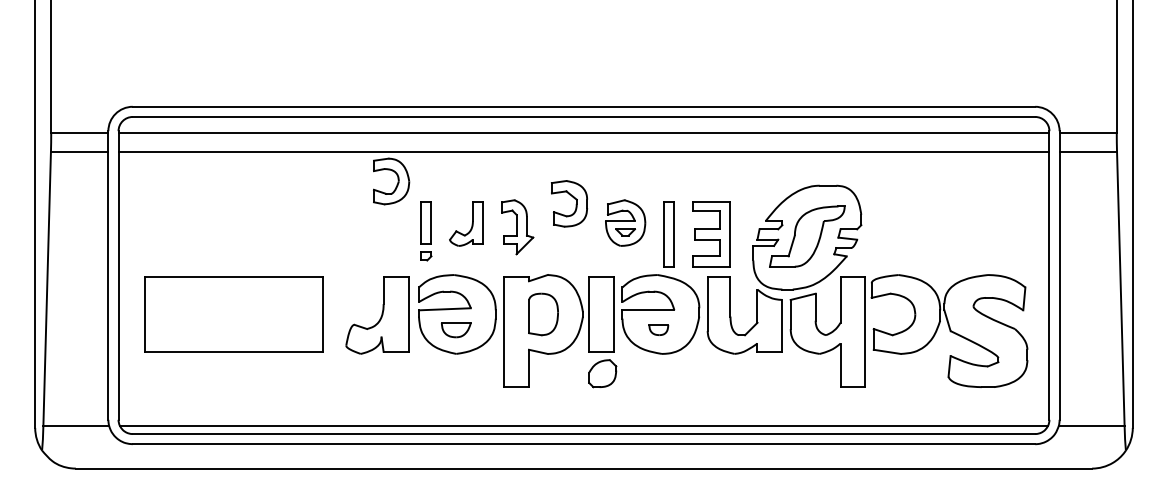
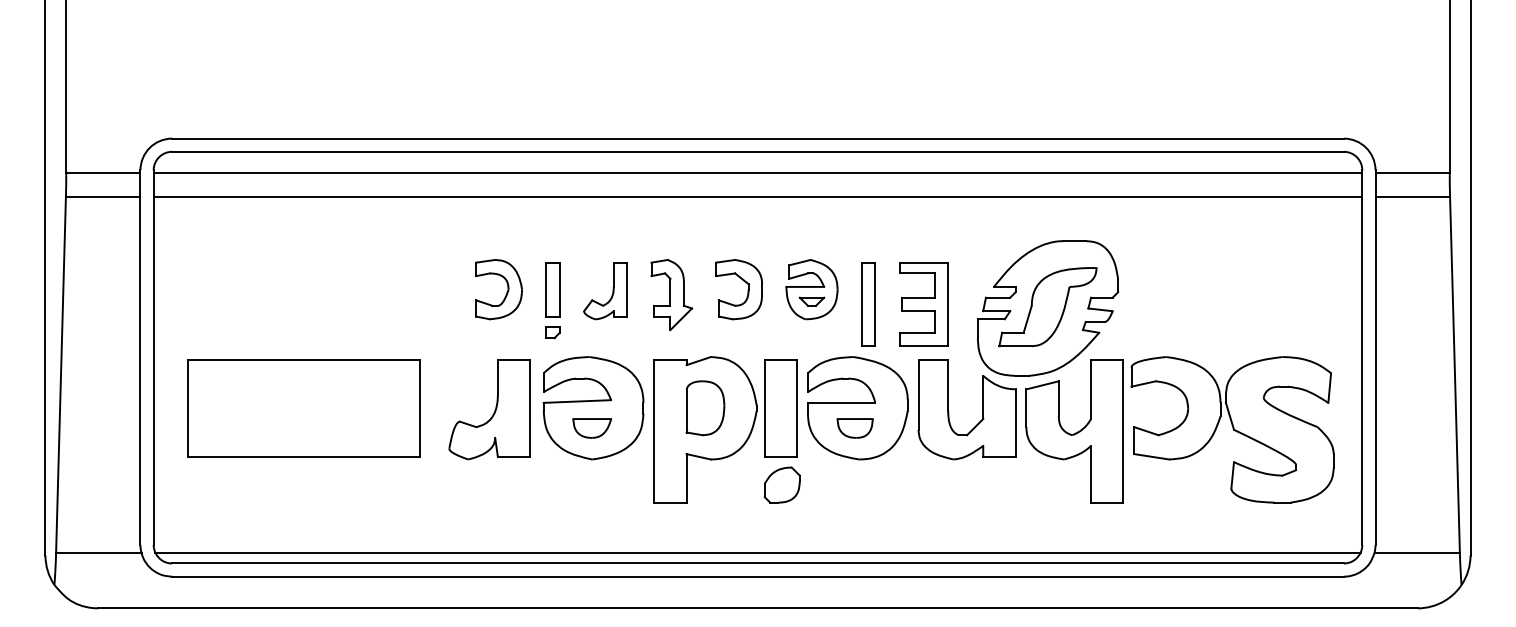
part: (397, 183) -> (506, 292), moved
part: (575, 203) -> (747, 289), moved
part: (658, 330) -> (854, 428), size x1.43

